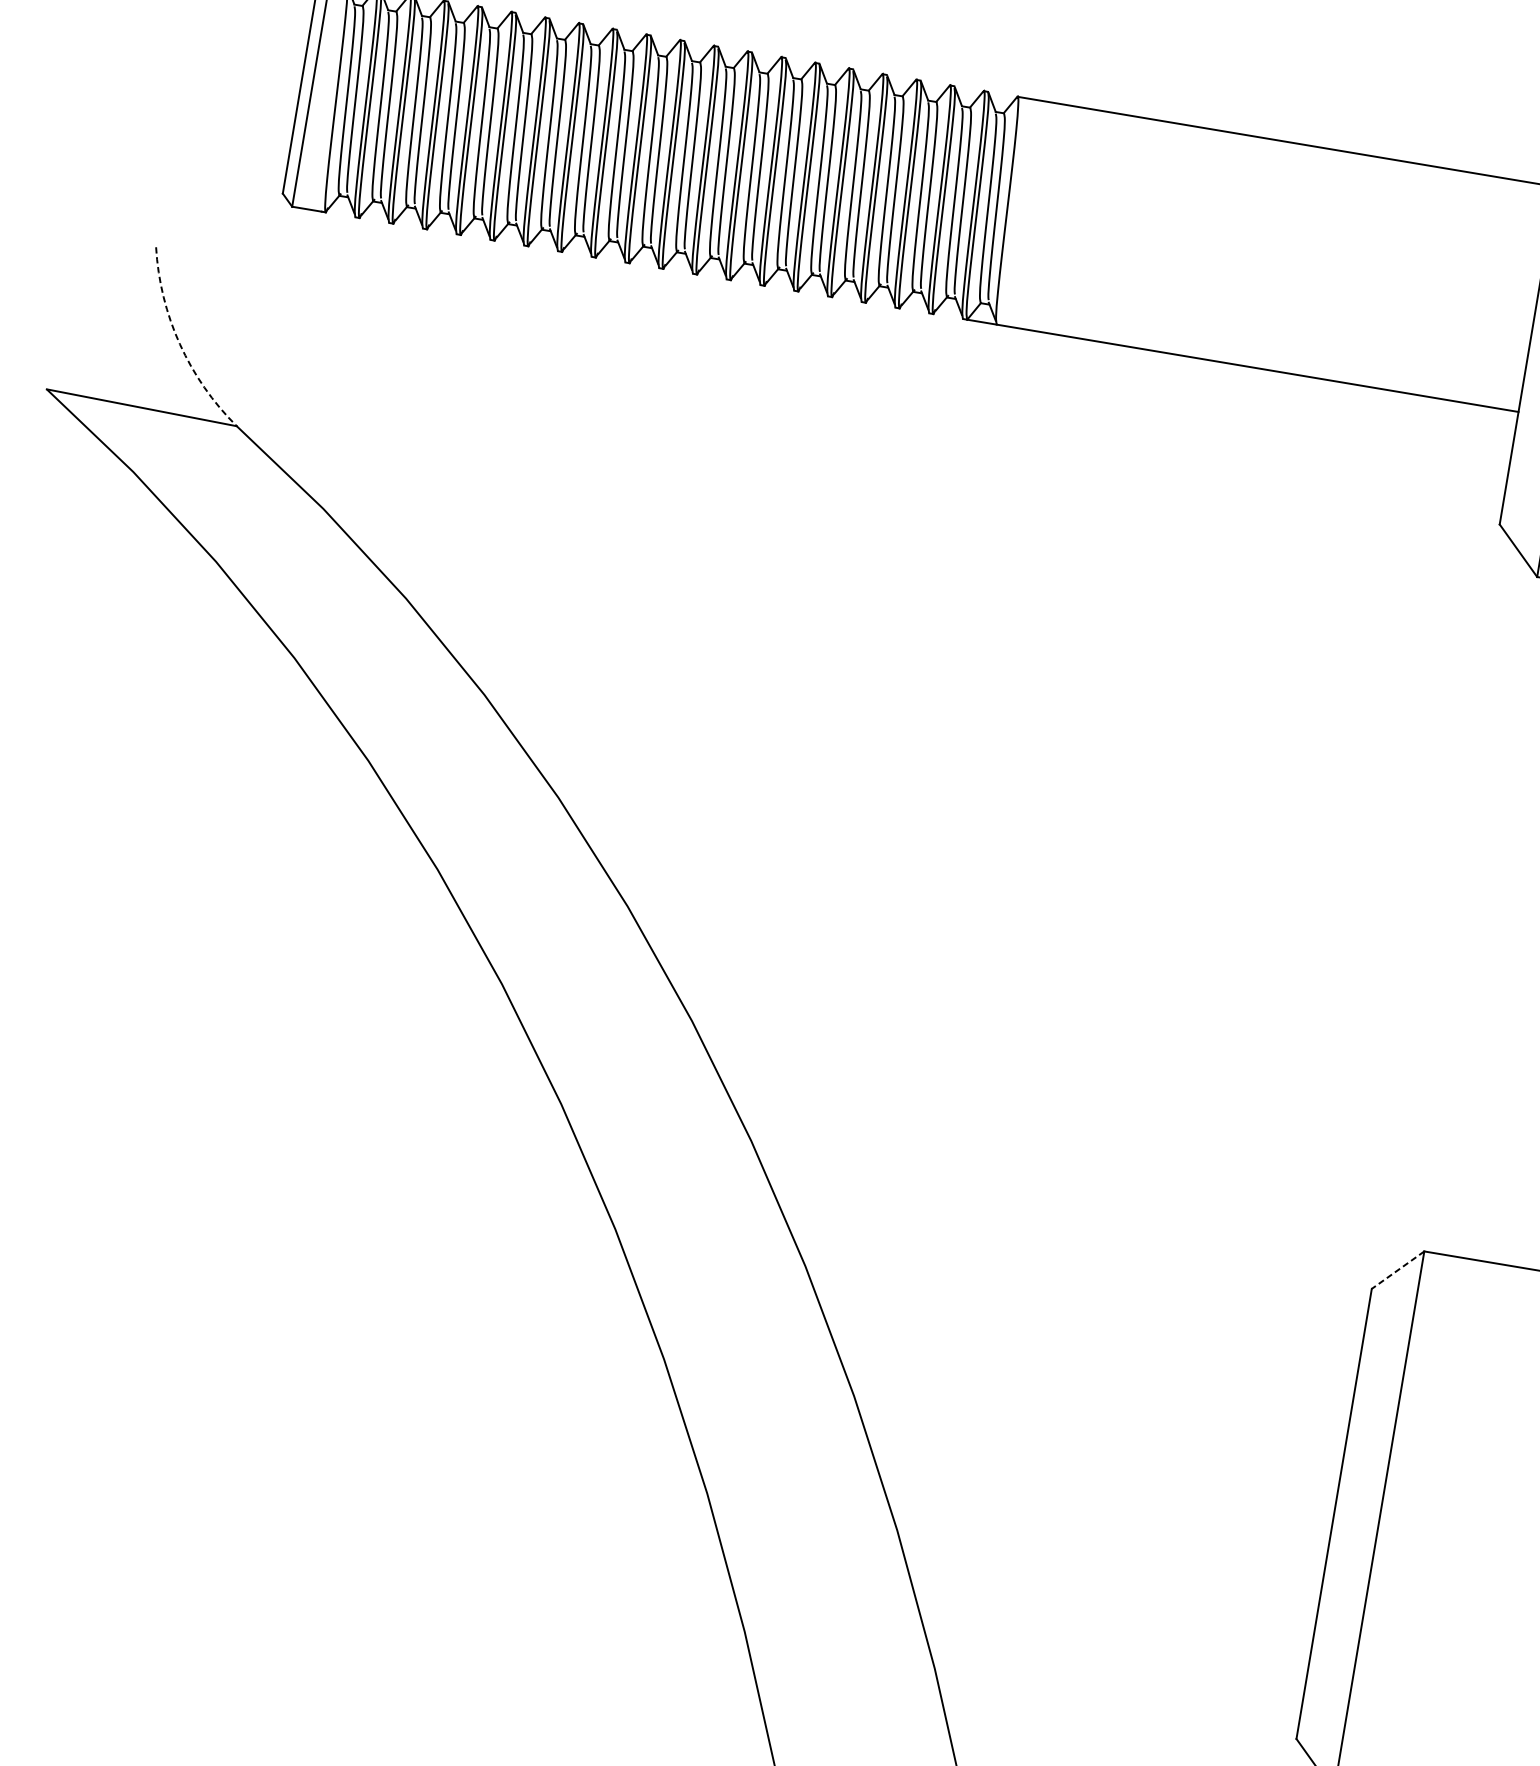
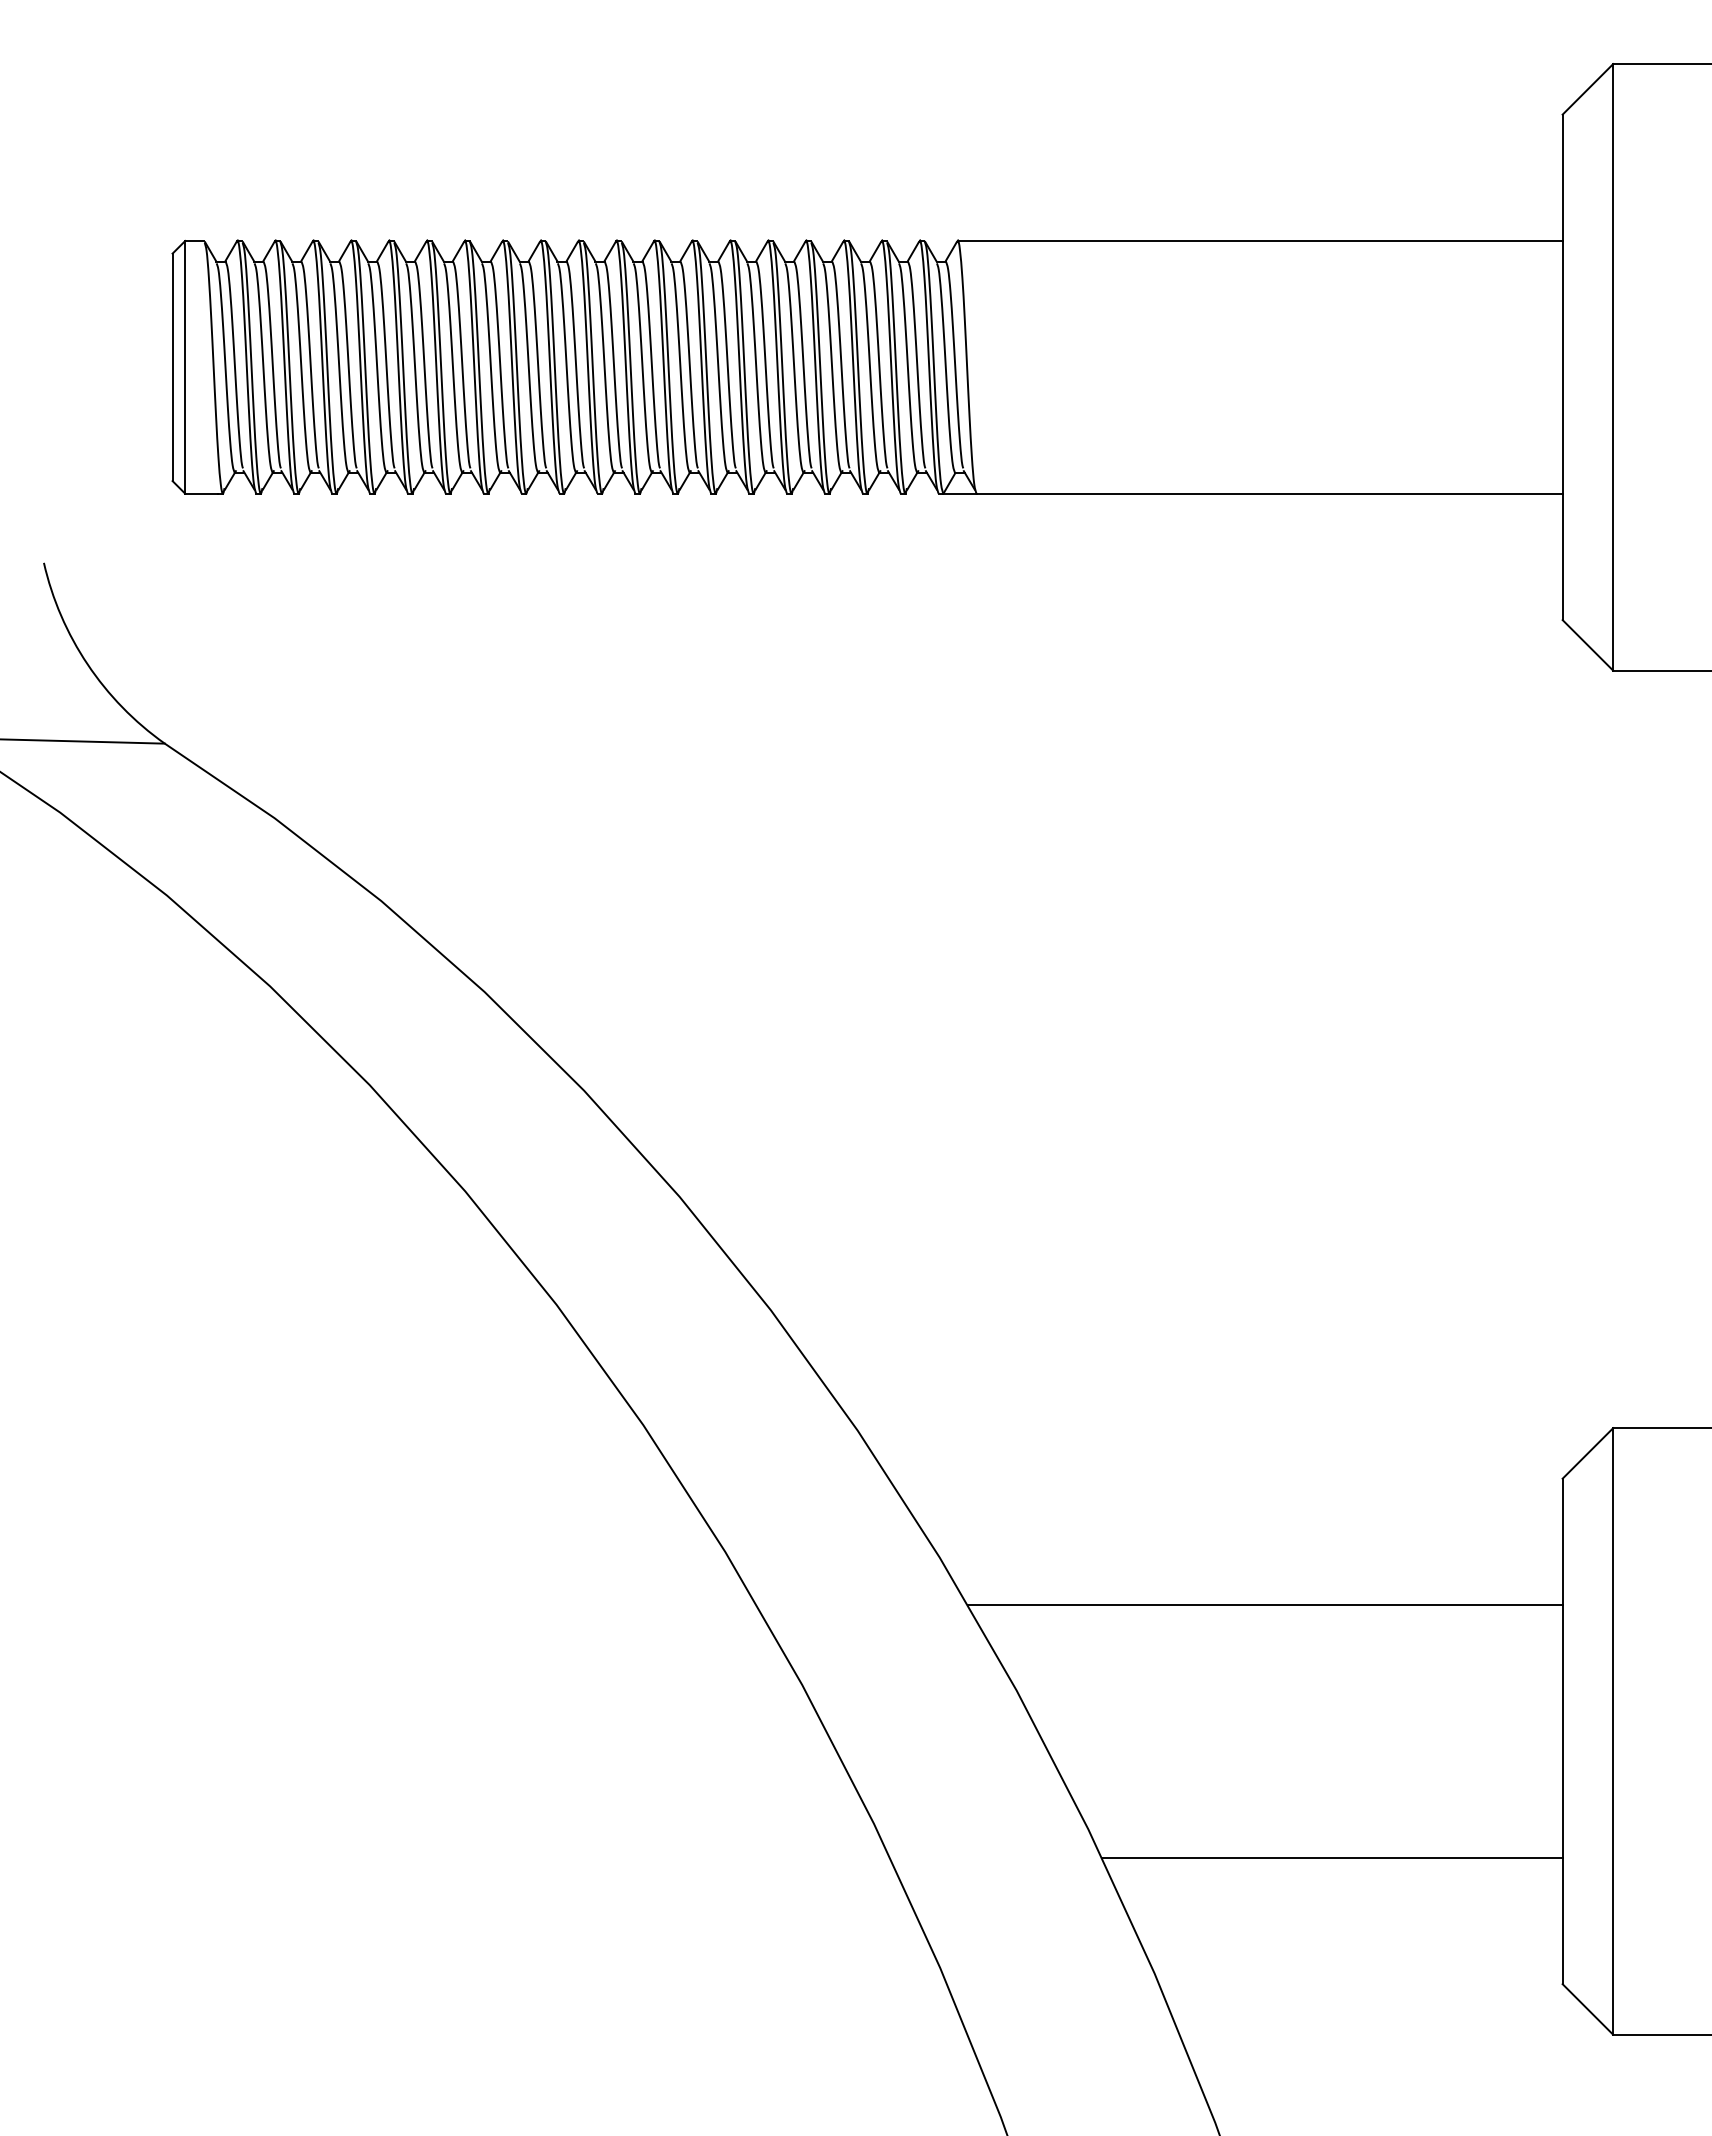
arc: (179, 344) -> (87, 664), dashed -> solid
line: (1397, 1270) -> (1587, 1453), dashed -> solid
line: (1088, 1357) -> (1265, 1605), added
line: (1110, 1591) -> (1332, 1857), added

